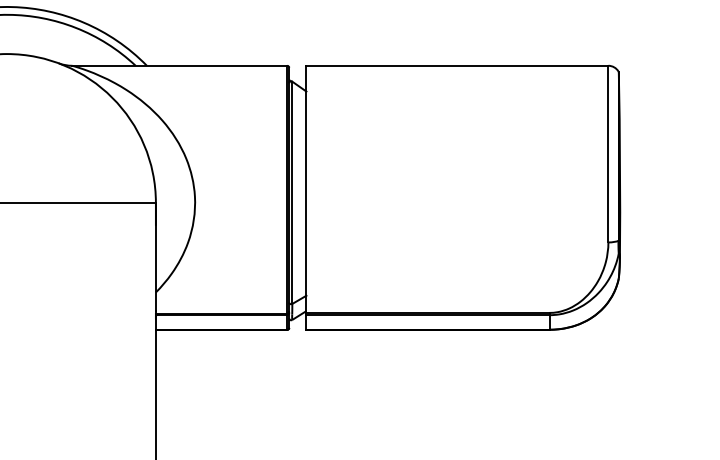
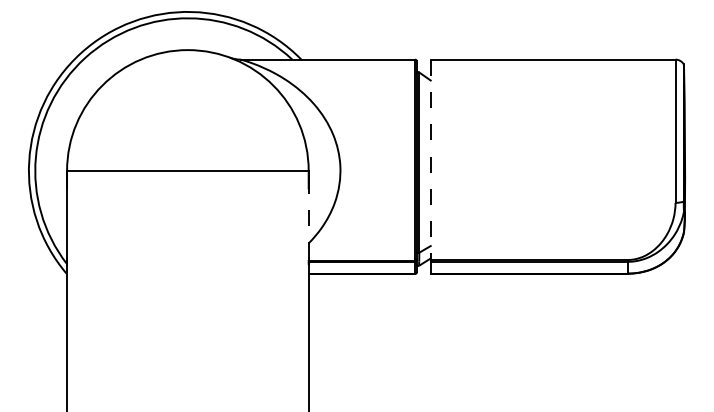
line: (306, 190) -> (430, 160), solid -> dashed
line: (155, 264) -> (308, 220), solid -> dashed

